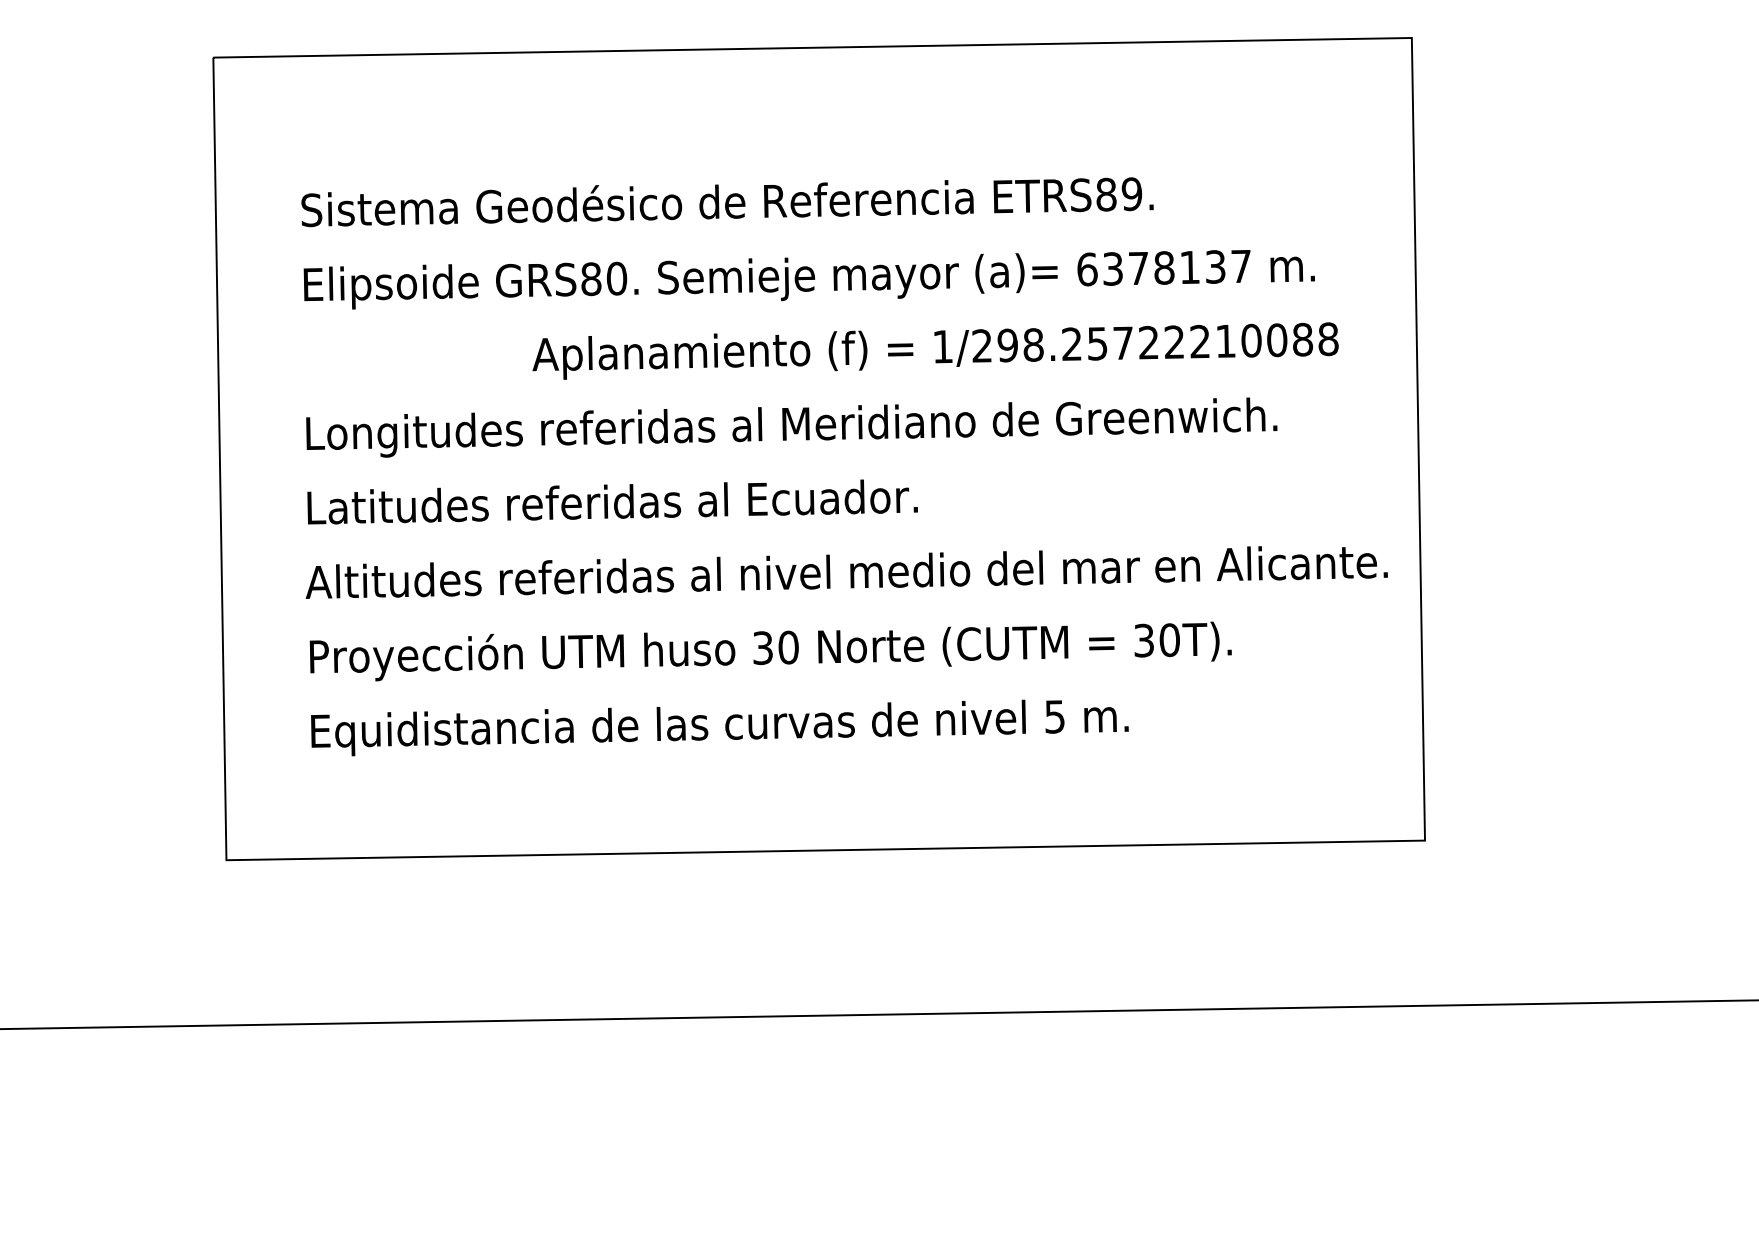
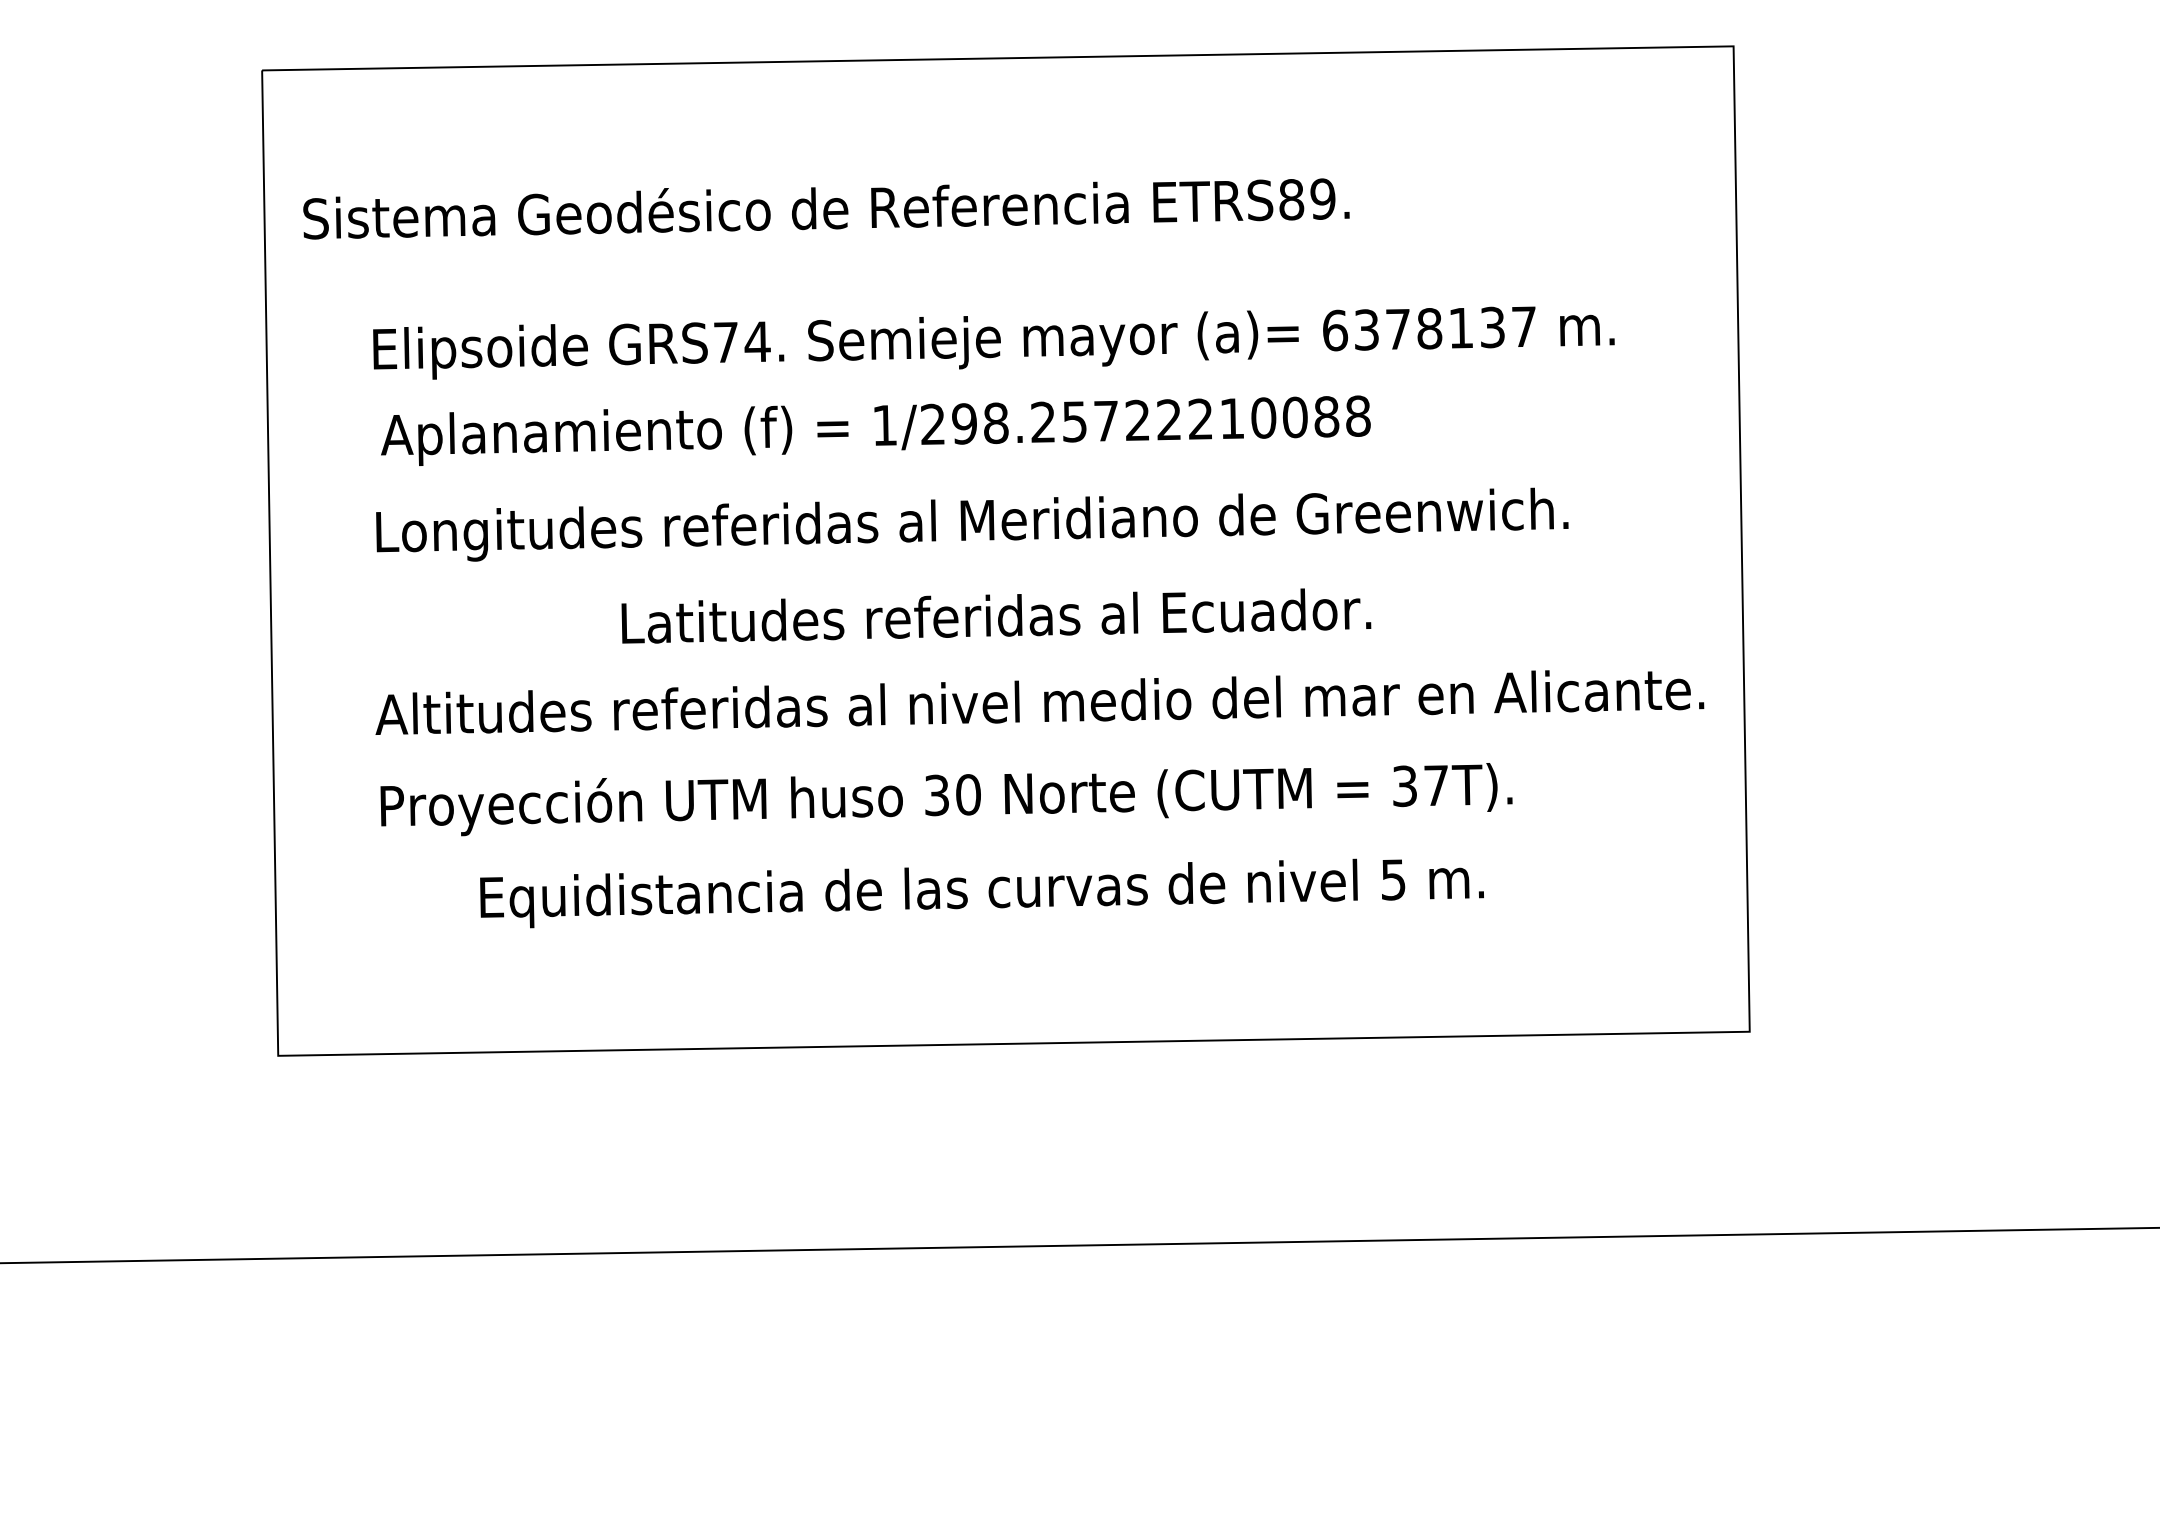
text: (727, 201) -> (826, 208), moved
text: (604, 279) -> (742, 342), GRS80. -> GRS74.
text: (935, 350) -> (875, 430), moved
text: (612, 501) -> (996, 615), moved
text: (1169, 640) -> (1436, 785), 30T). -> 37T).
text: (719, 727) -> (981, 893), moved

